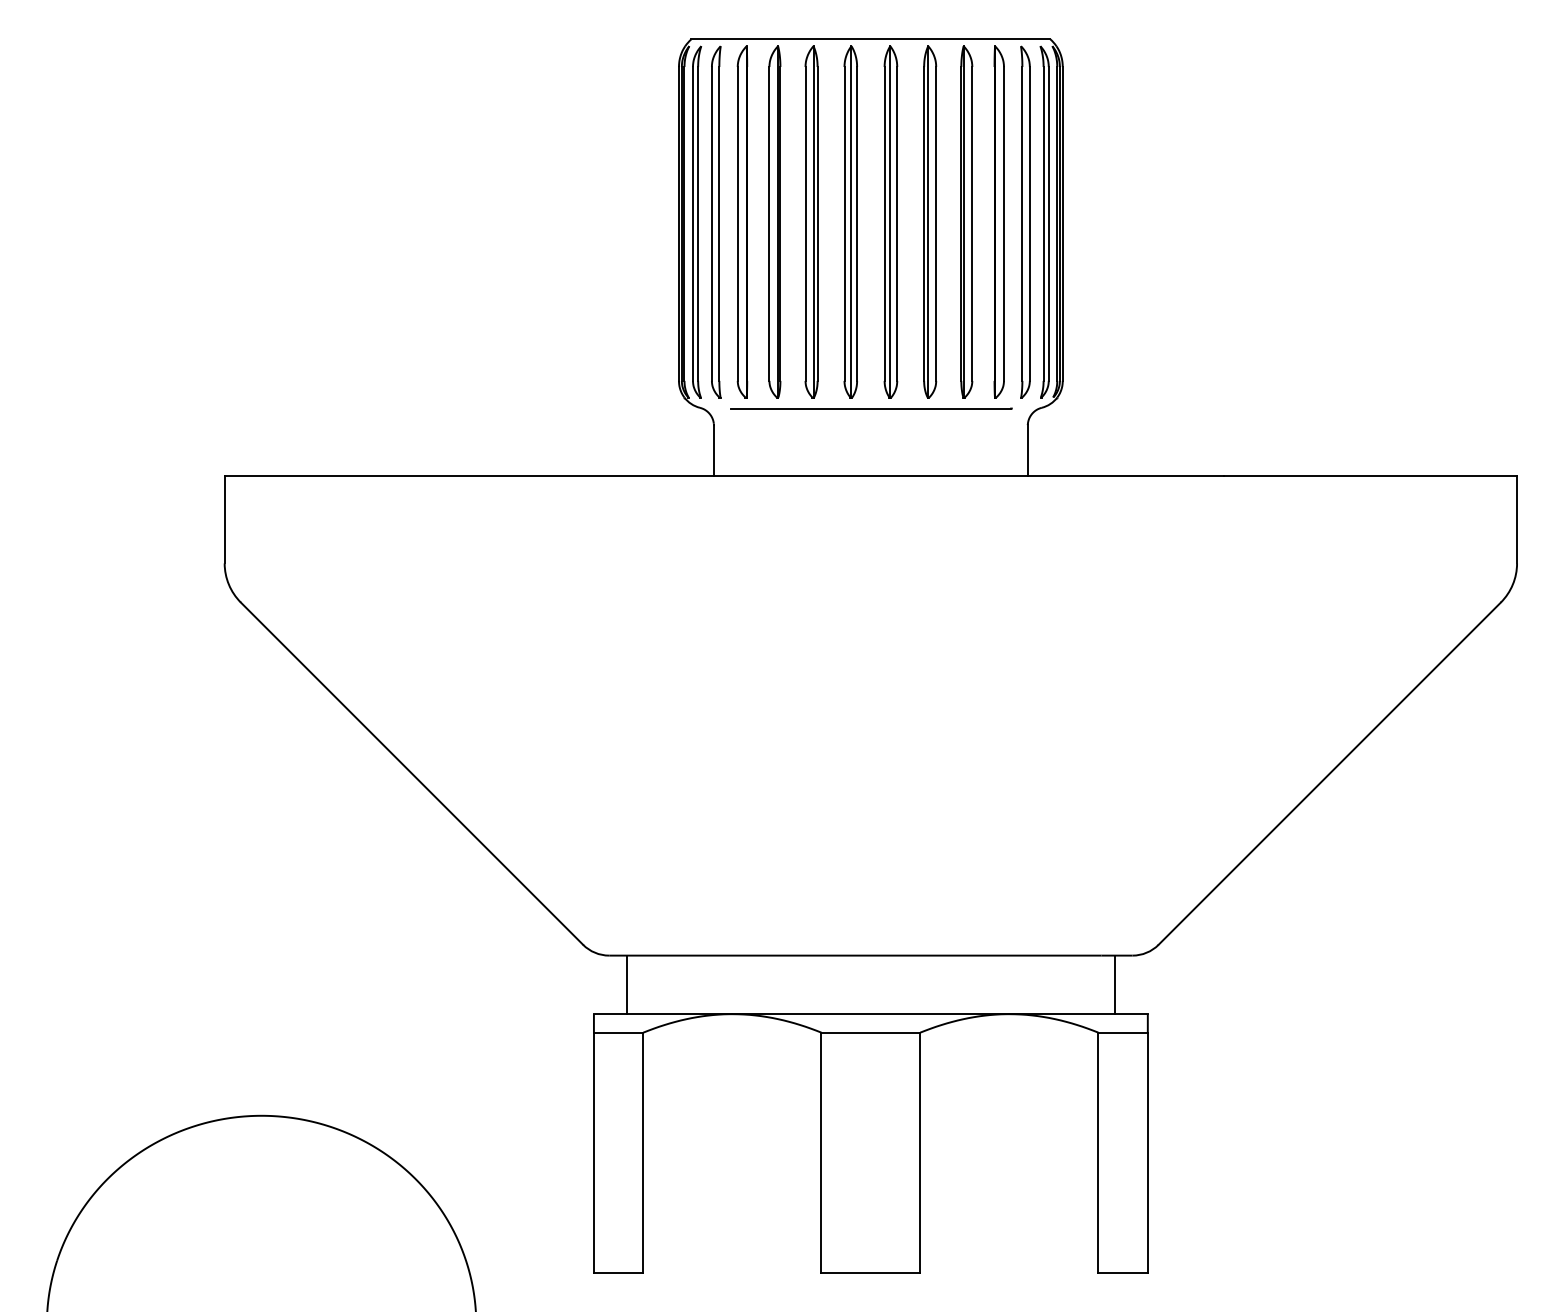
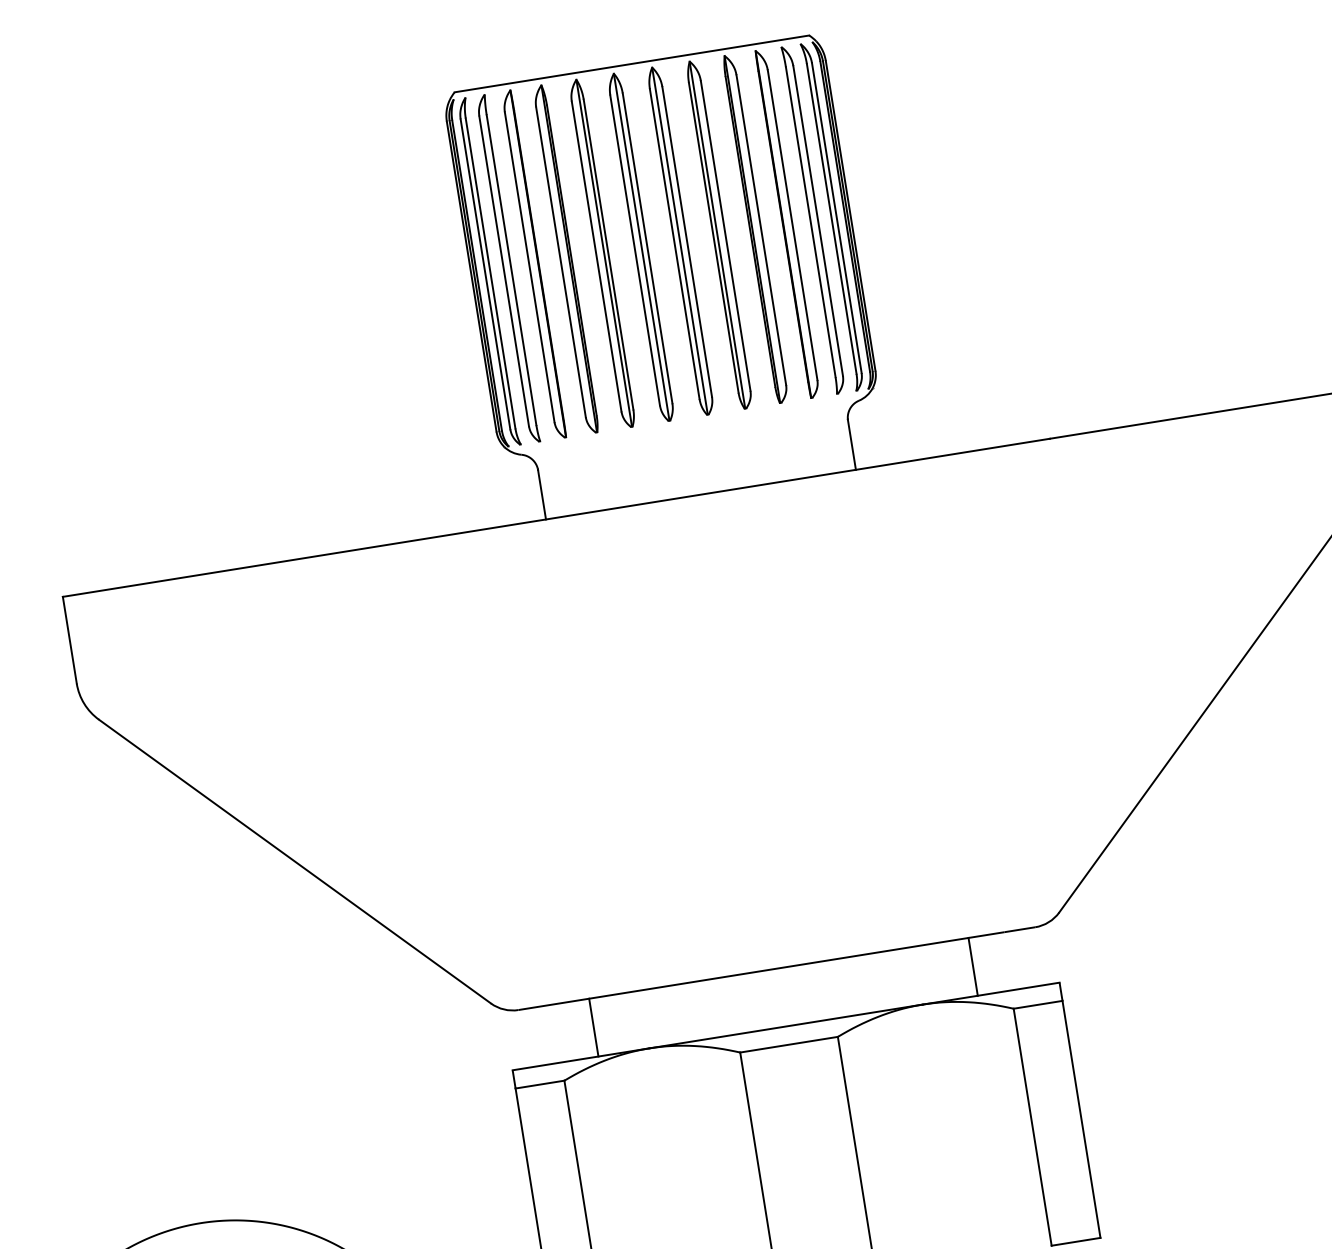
line: (871, 408) -> (690, 428), removed
line: (626, 984) -> (593, 1027), moved
line: (1114, 984) -> (972, 966), moved

